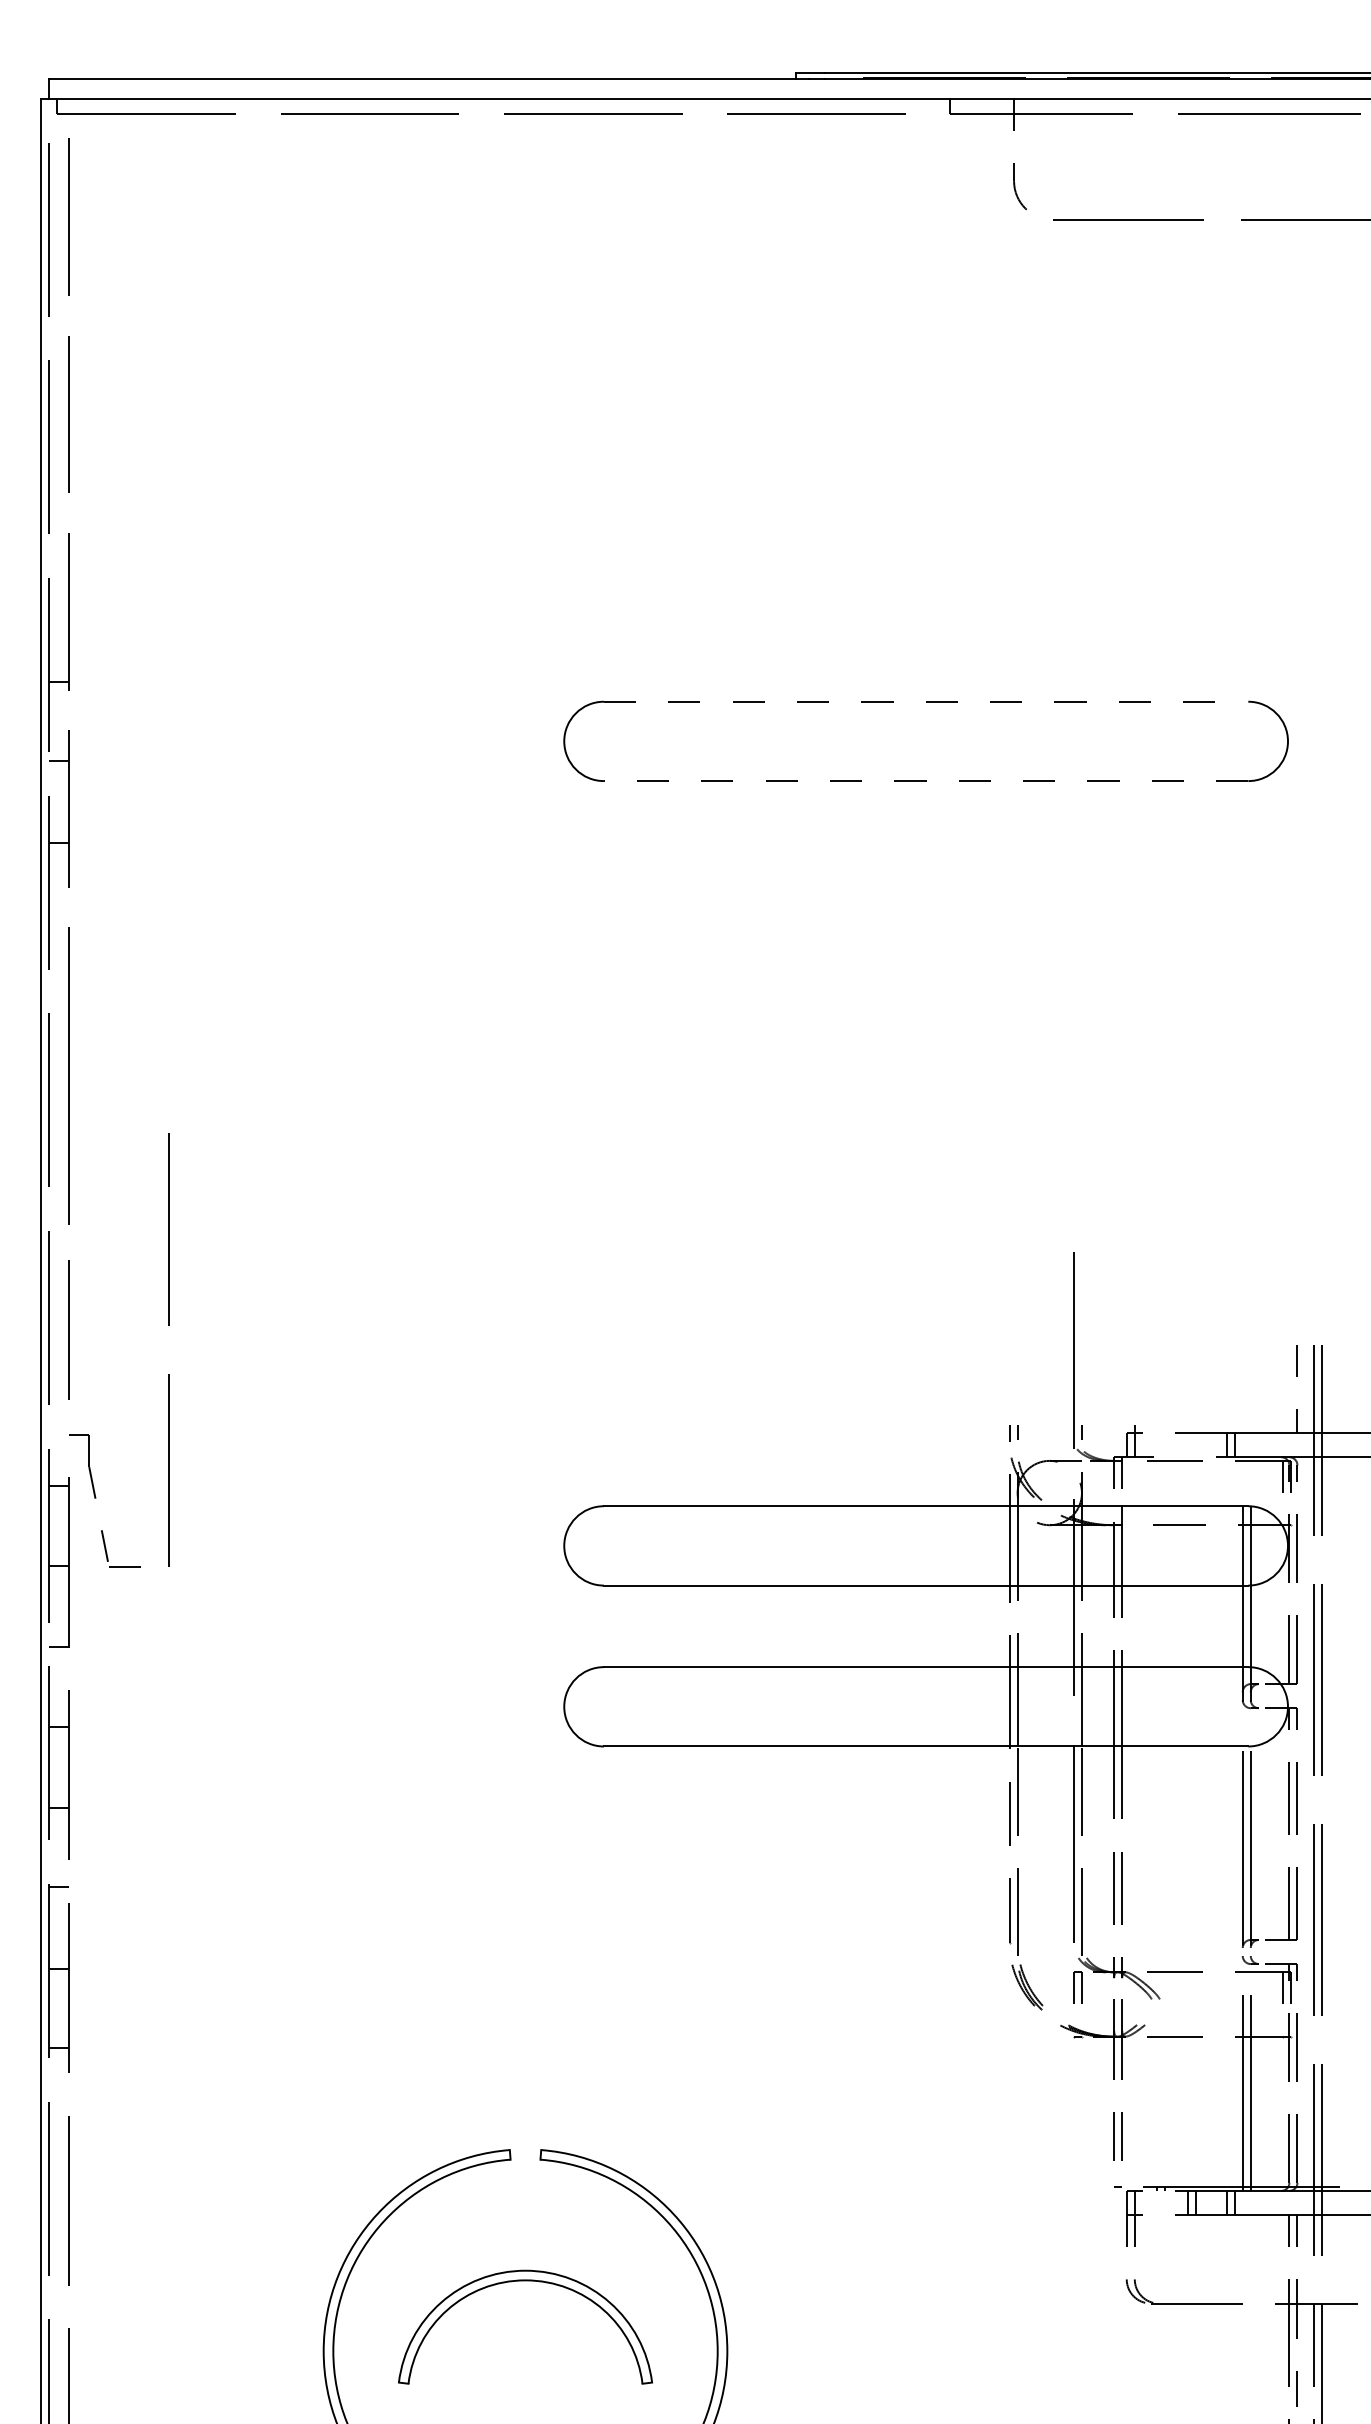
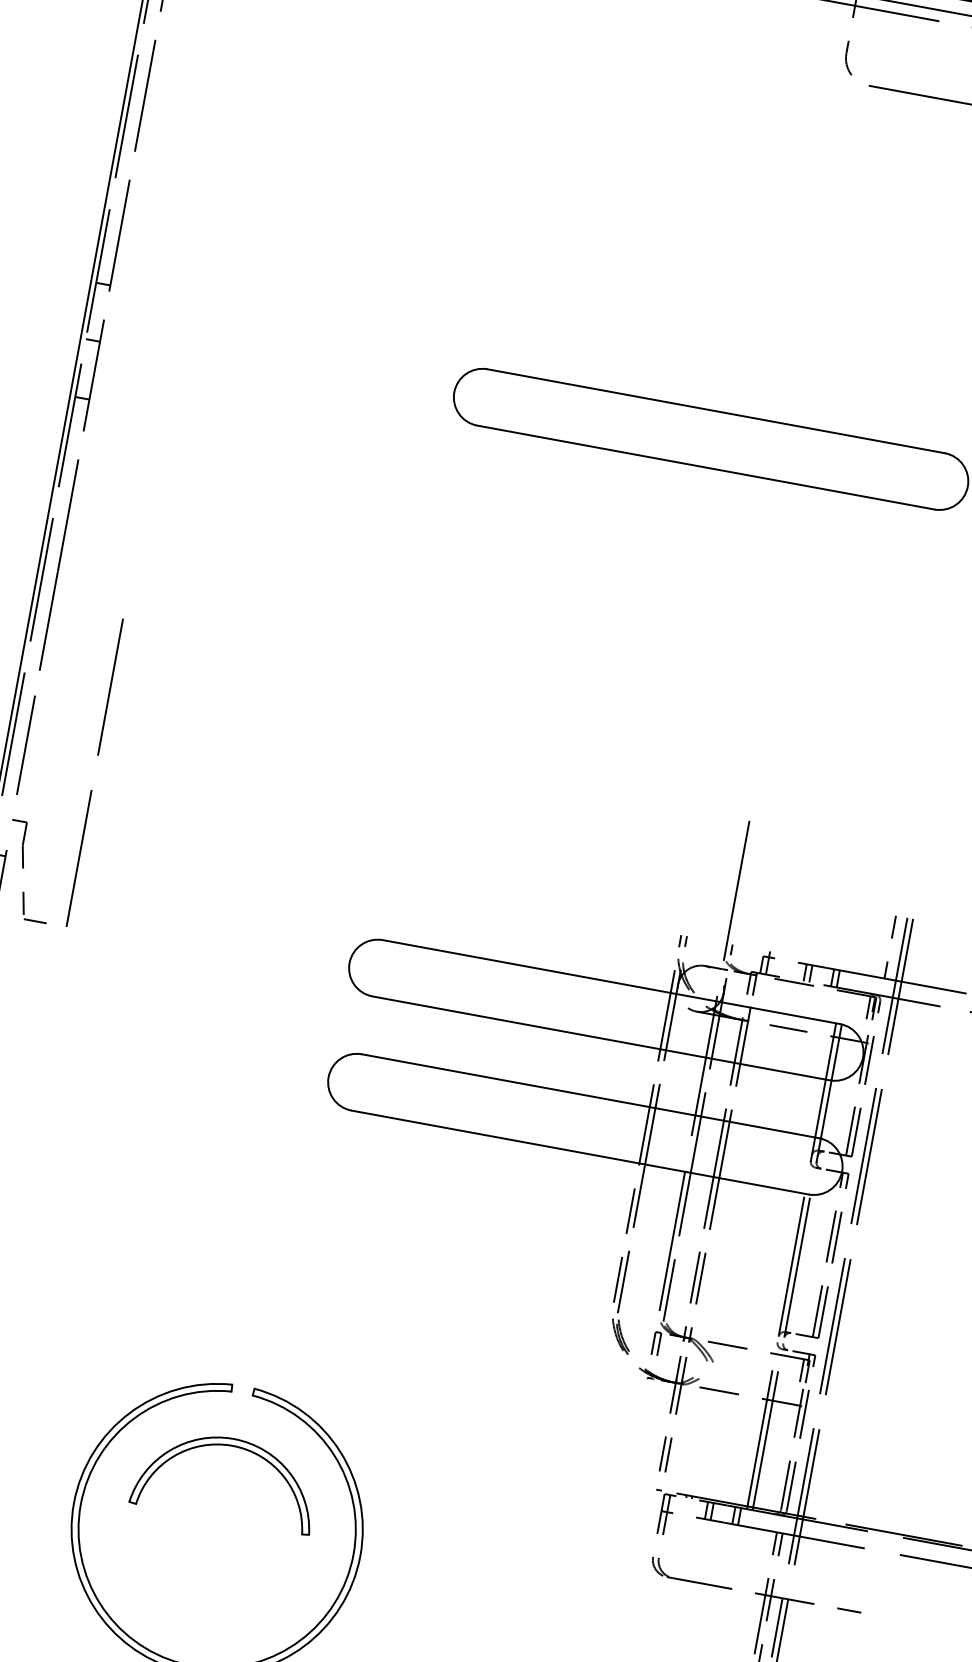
line: (926, 701) -> (716, 411), dashed -> solid
line: (925, 781) -> (705, 467), dashed -> solid
line: (1187, 1445) -> (804, 973), added
line: (1195, 1445) -> (810, 974), added
part: (525, 2281) -> (232, 1446), moved

